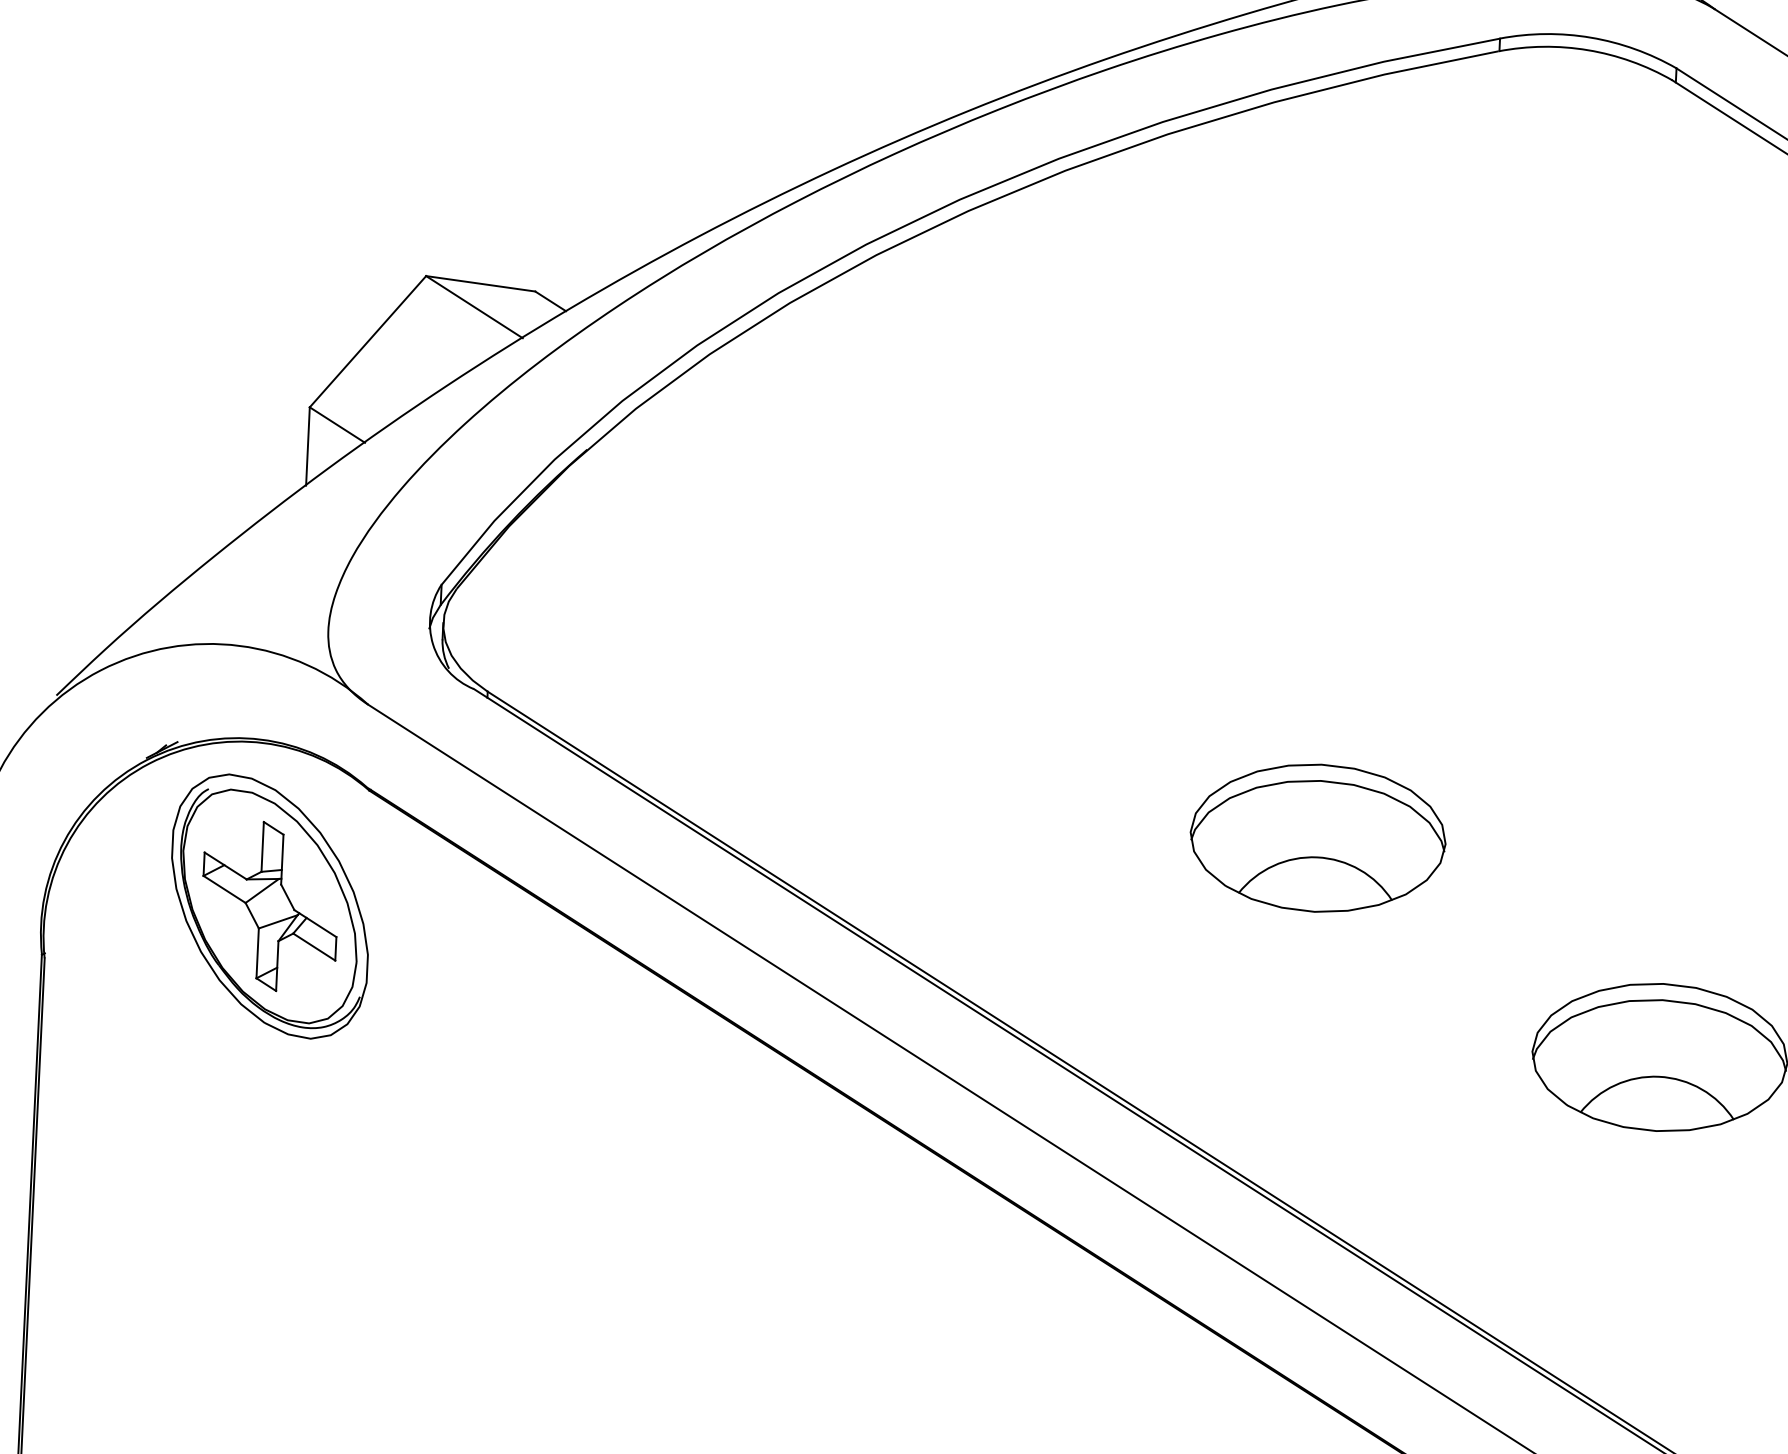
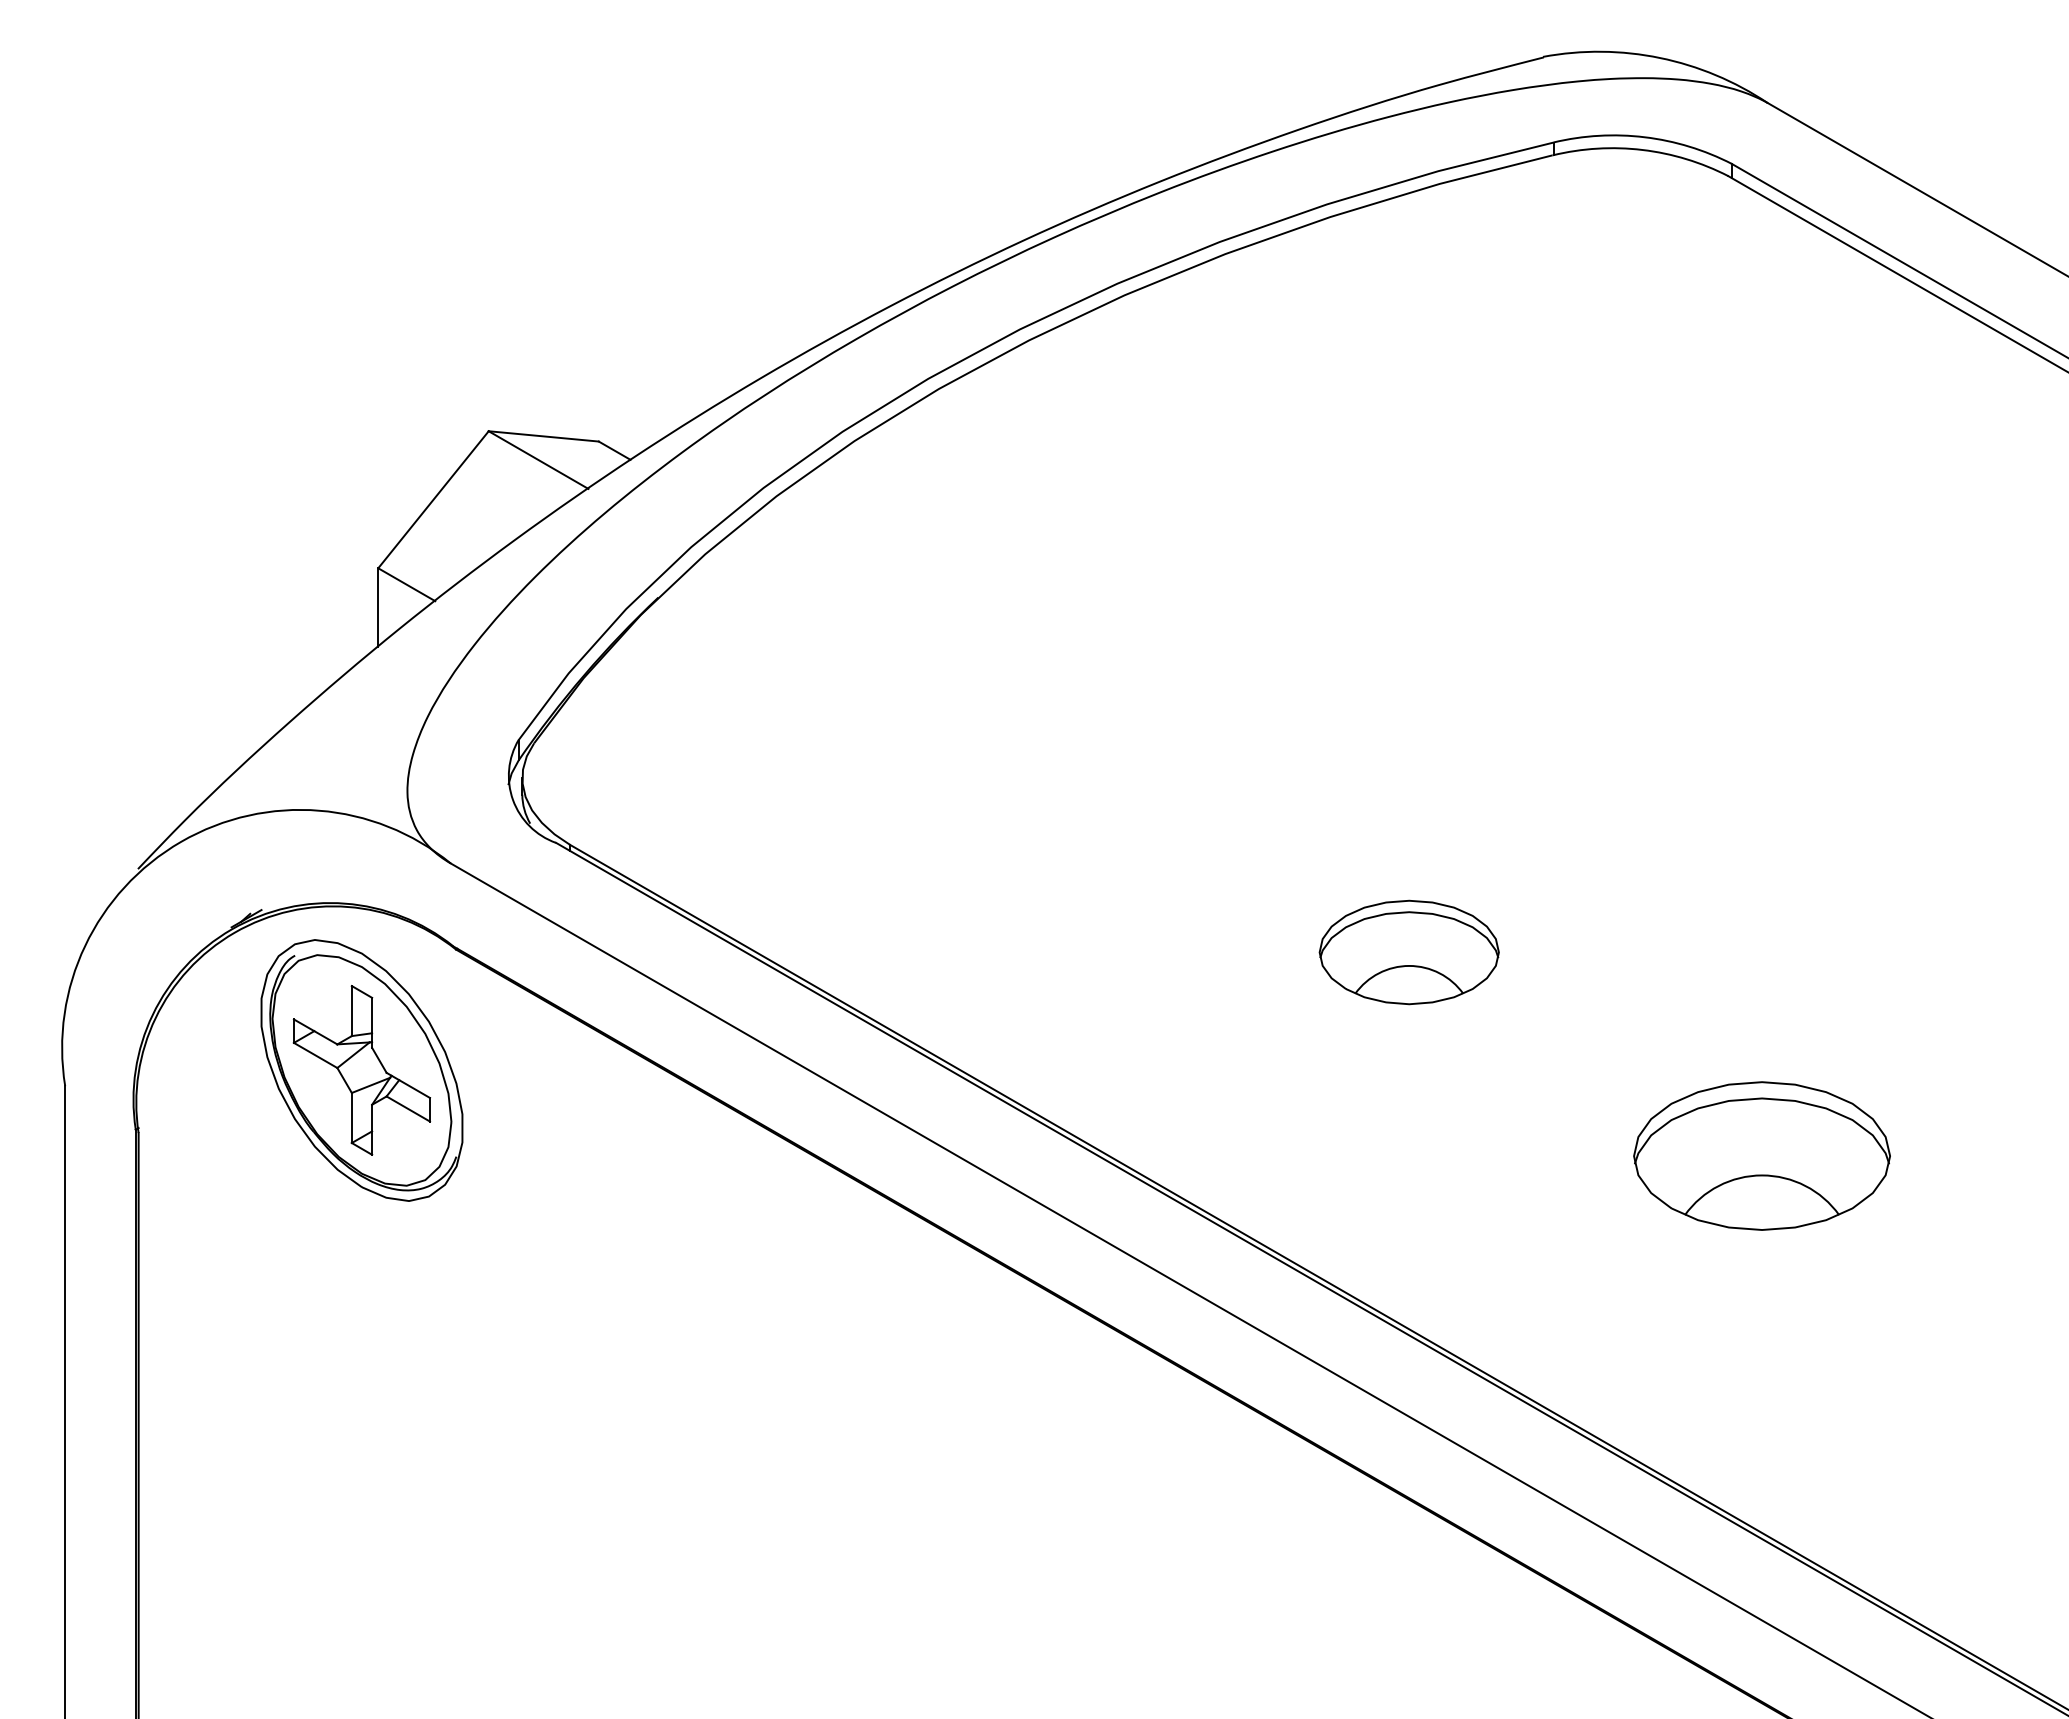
part: (1318, 838) -> (1409, 952), size x0.7

